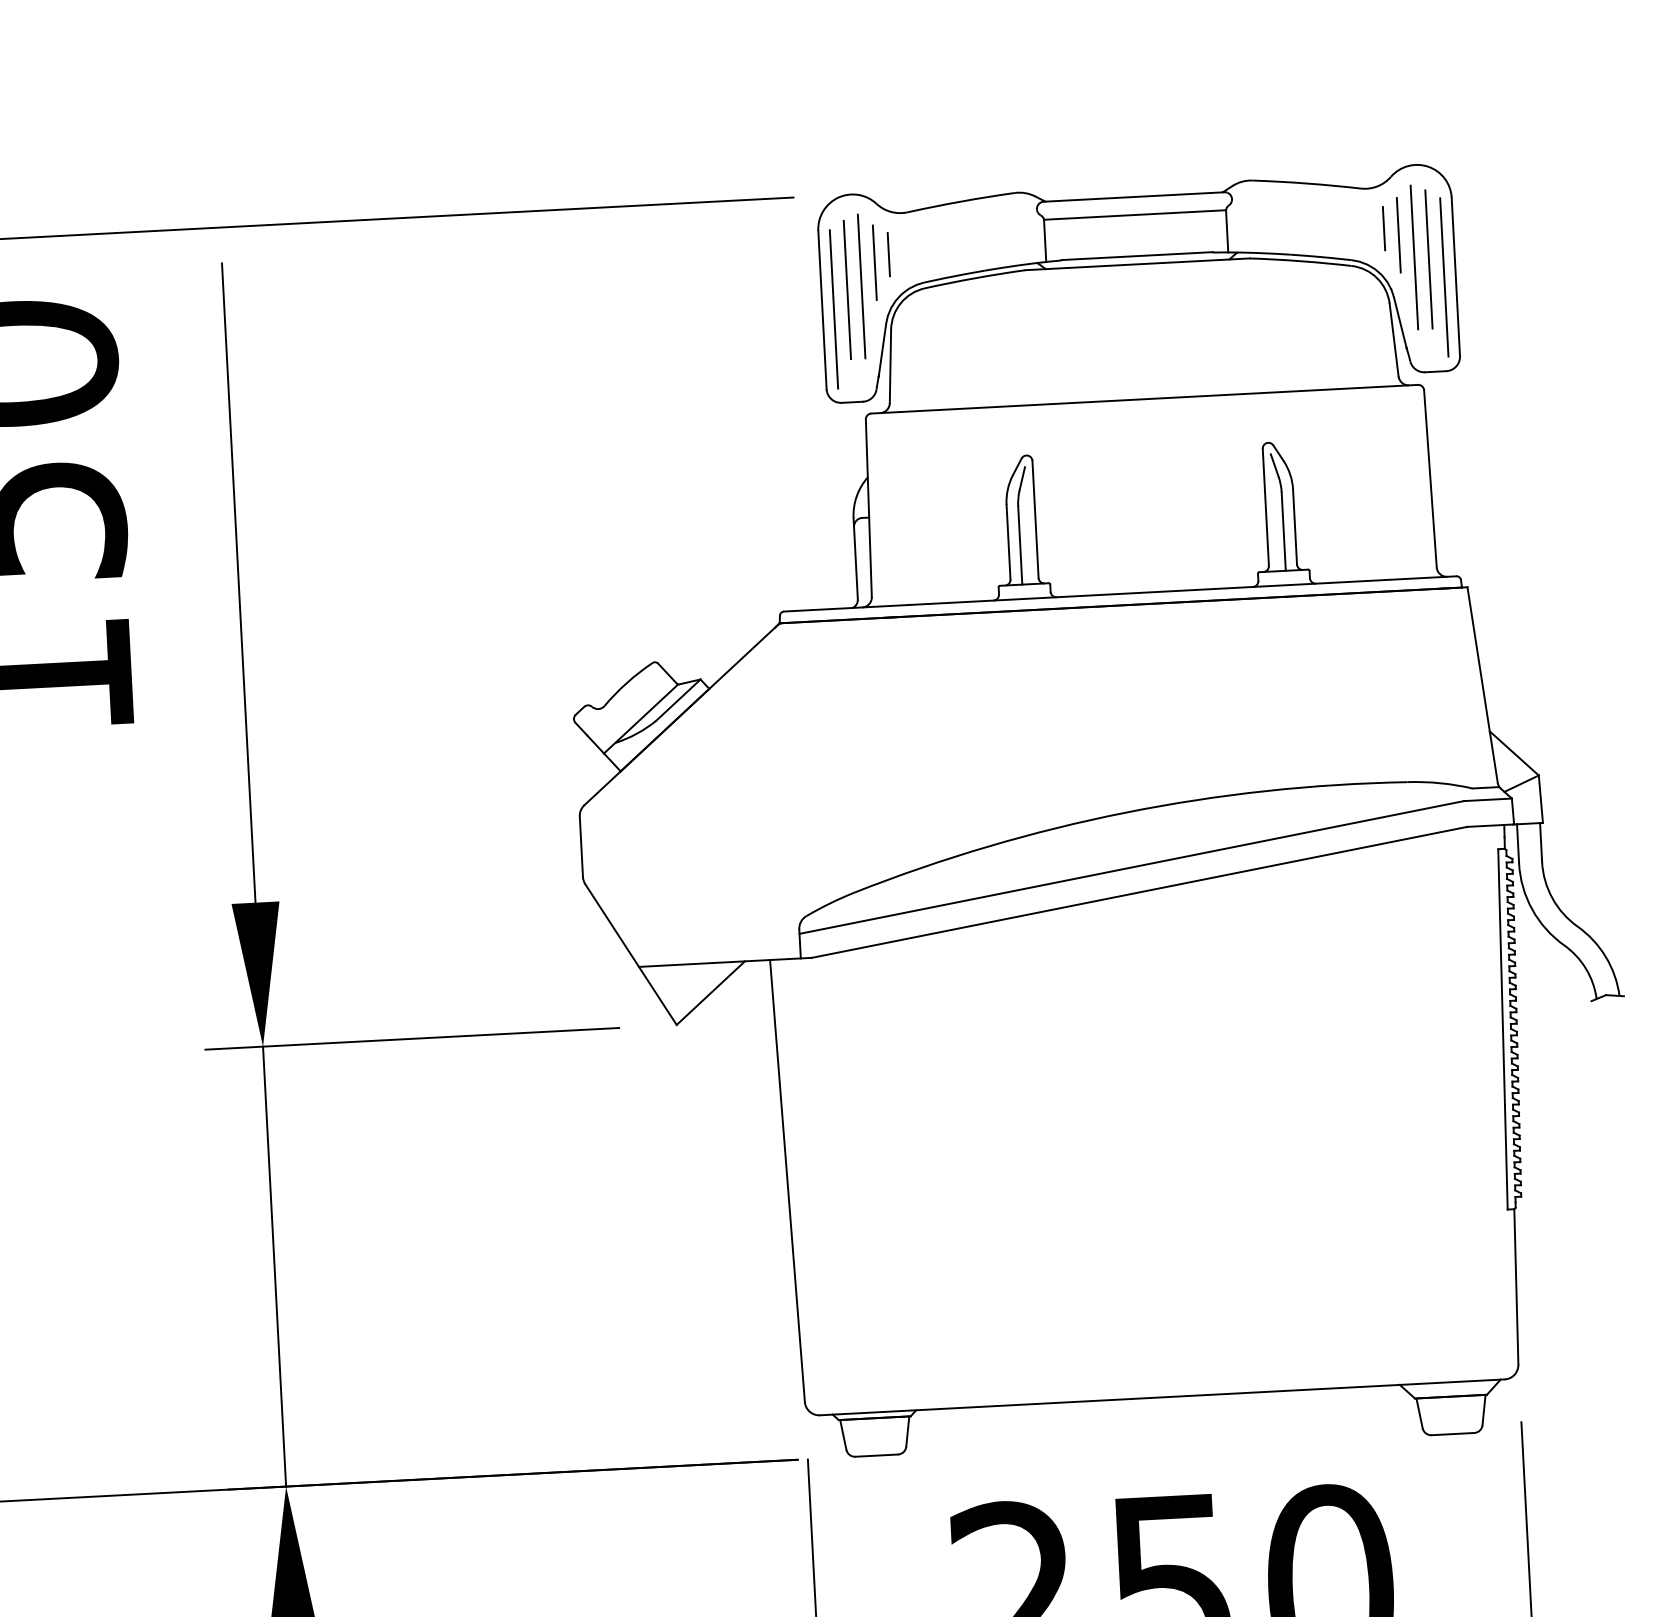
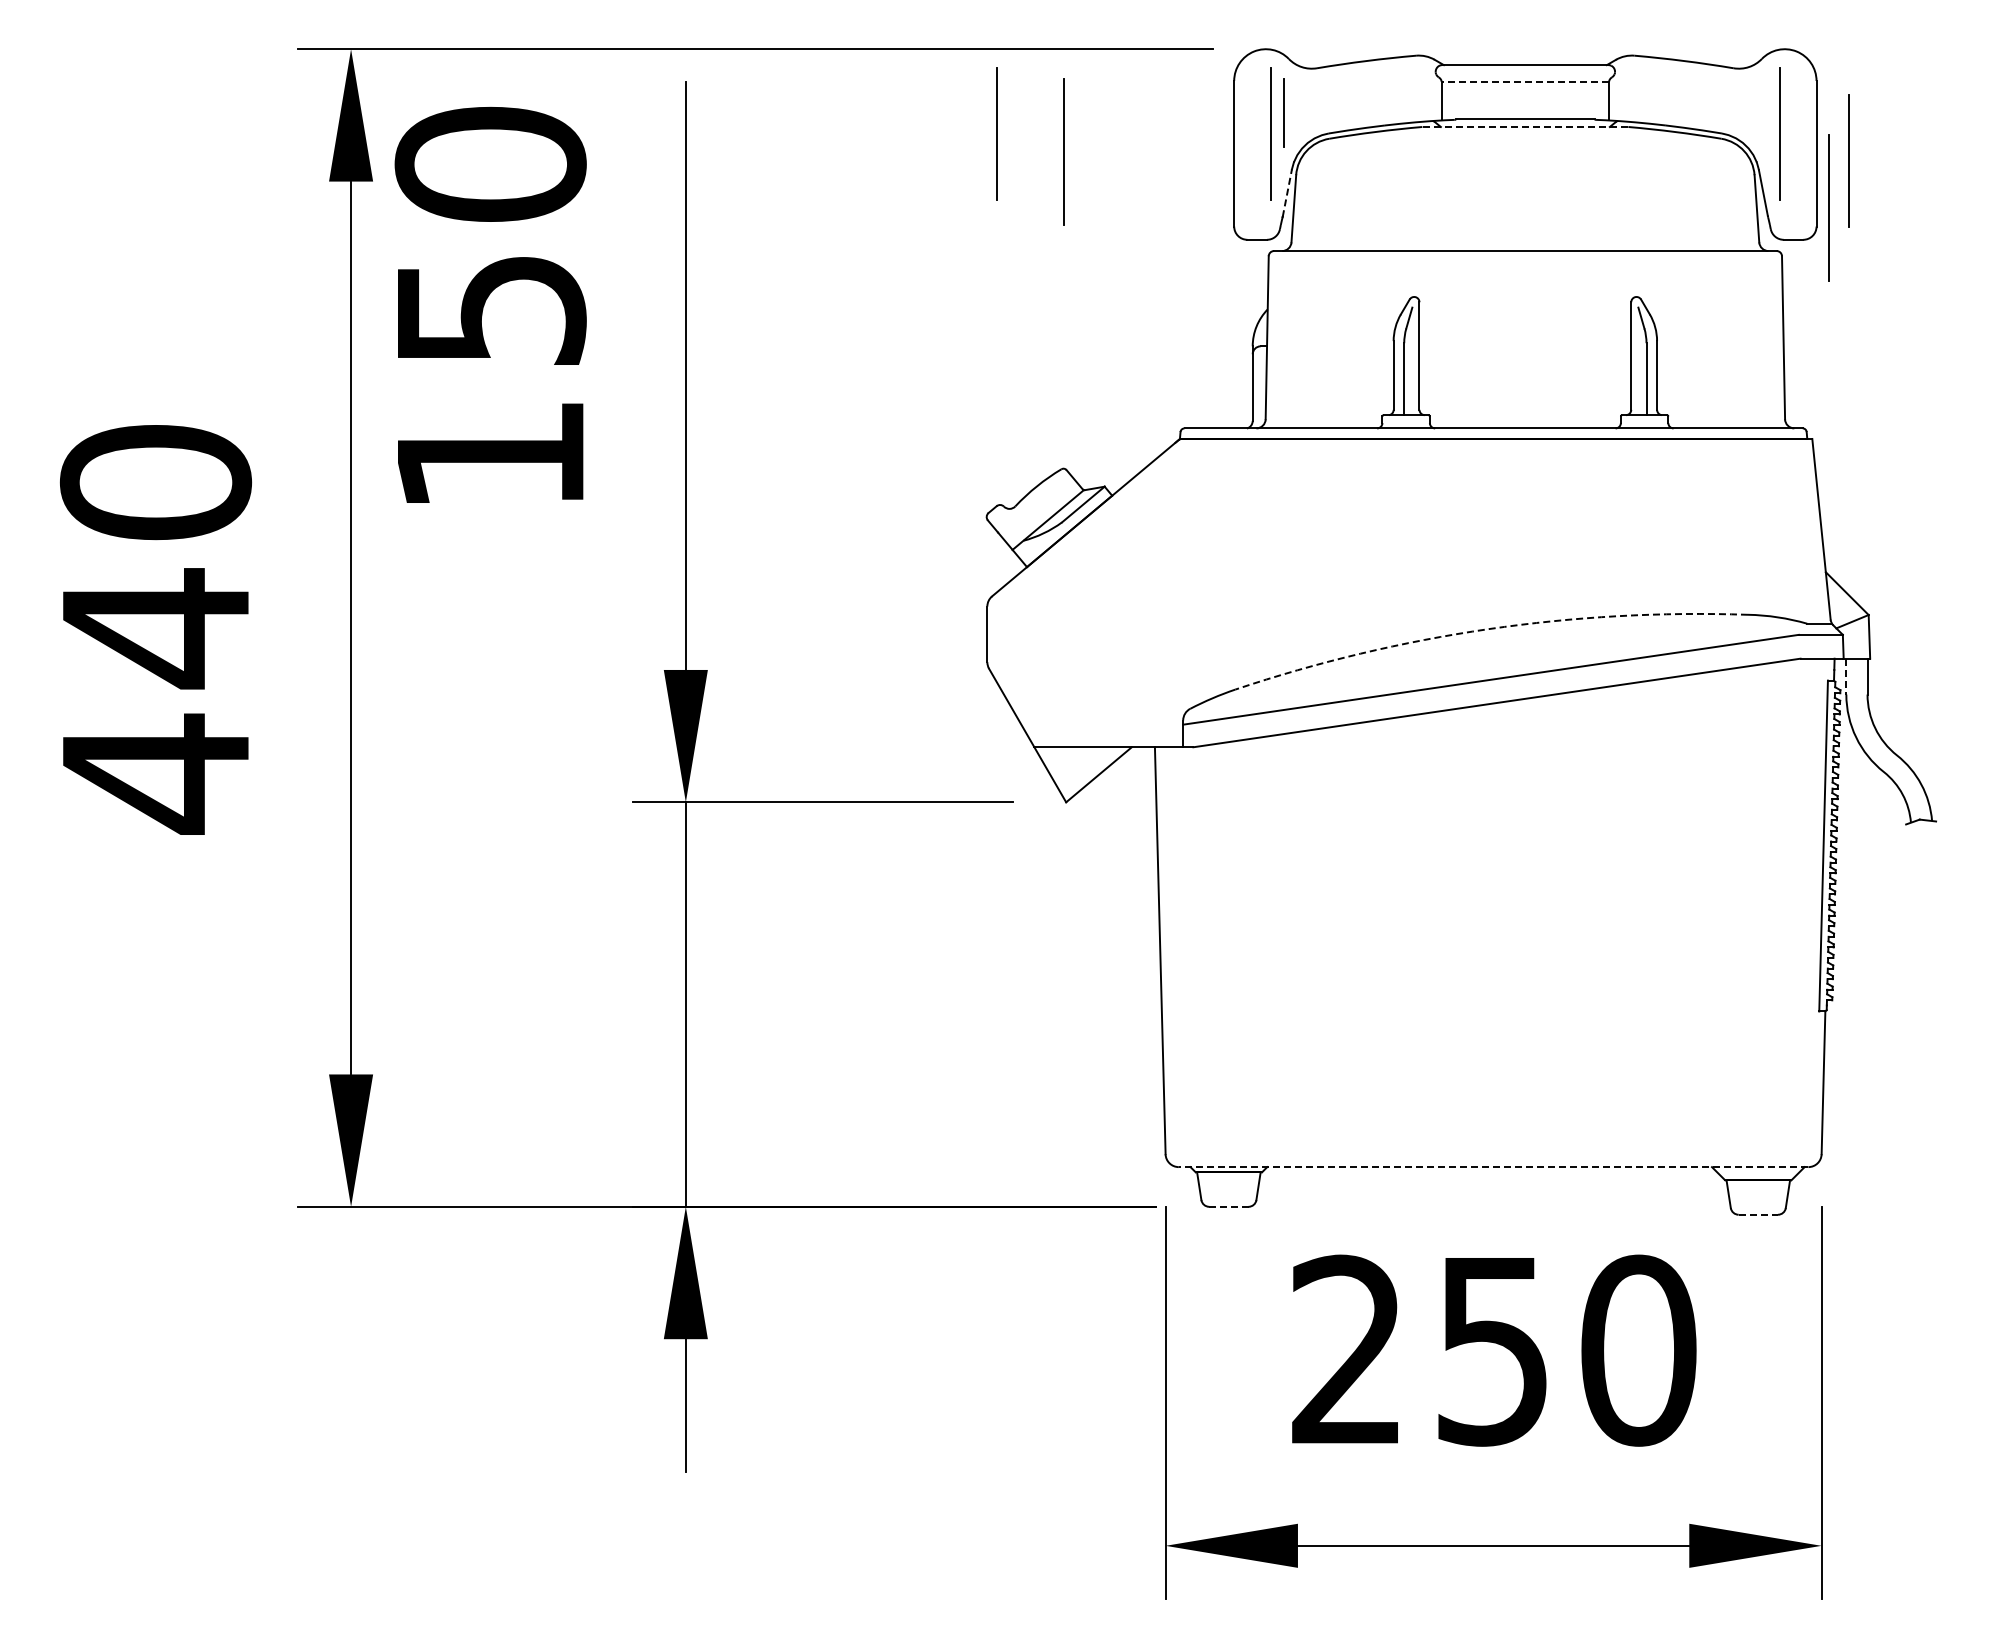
line: (1135, 214) -> (1525, 81), solid -> dashed
line: (1384, 229) -> (1753, 106), removed
line: (1399, 234) -> (1766, 112), removed
line: (888, 255) -> (1297, 106), removed
line: (1428, 259) -> (1792, 136), removed
line: (1136, 264) -> (1524, 127), solid -> dashed
line: (1443, 277) -> (1828, 207), moved
line: (1490, 282) -> (1848, 160), added
line: (847, 289) -> (1258, 136), removed
line: (562, 301) -> (996, 133), added
line: (833, 309) -> (1063, 151), moved
line: (882, 350) -> (1287, 193), solid -> dashed
arc: (1126, 812) -> (1488, 629), solid -> dashed
line: (1518, 843) -> (1846, 676), solid -> dashed
line: (1162, 1397) -> (1493, 1167), solid -> dashed
line: (1453, 1433) -> (1758, 1214), solid -> dashed
line: (876, 1455) -> (1228, 1206), solid -> dashed

